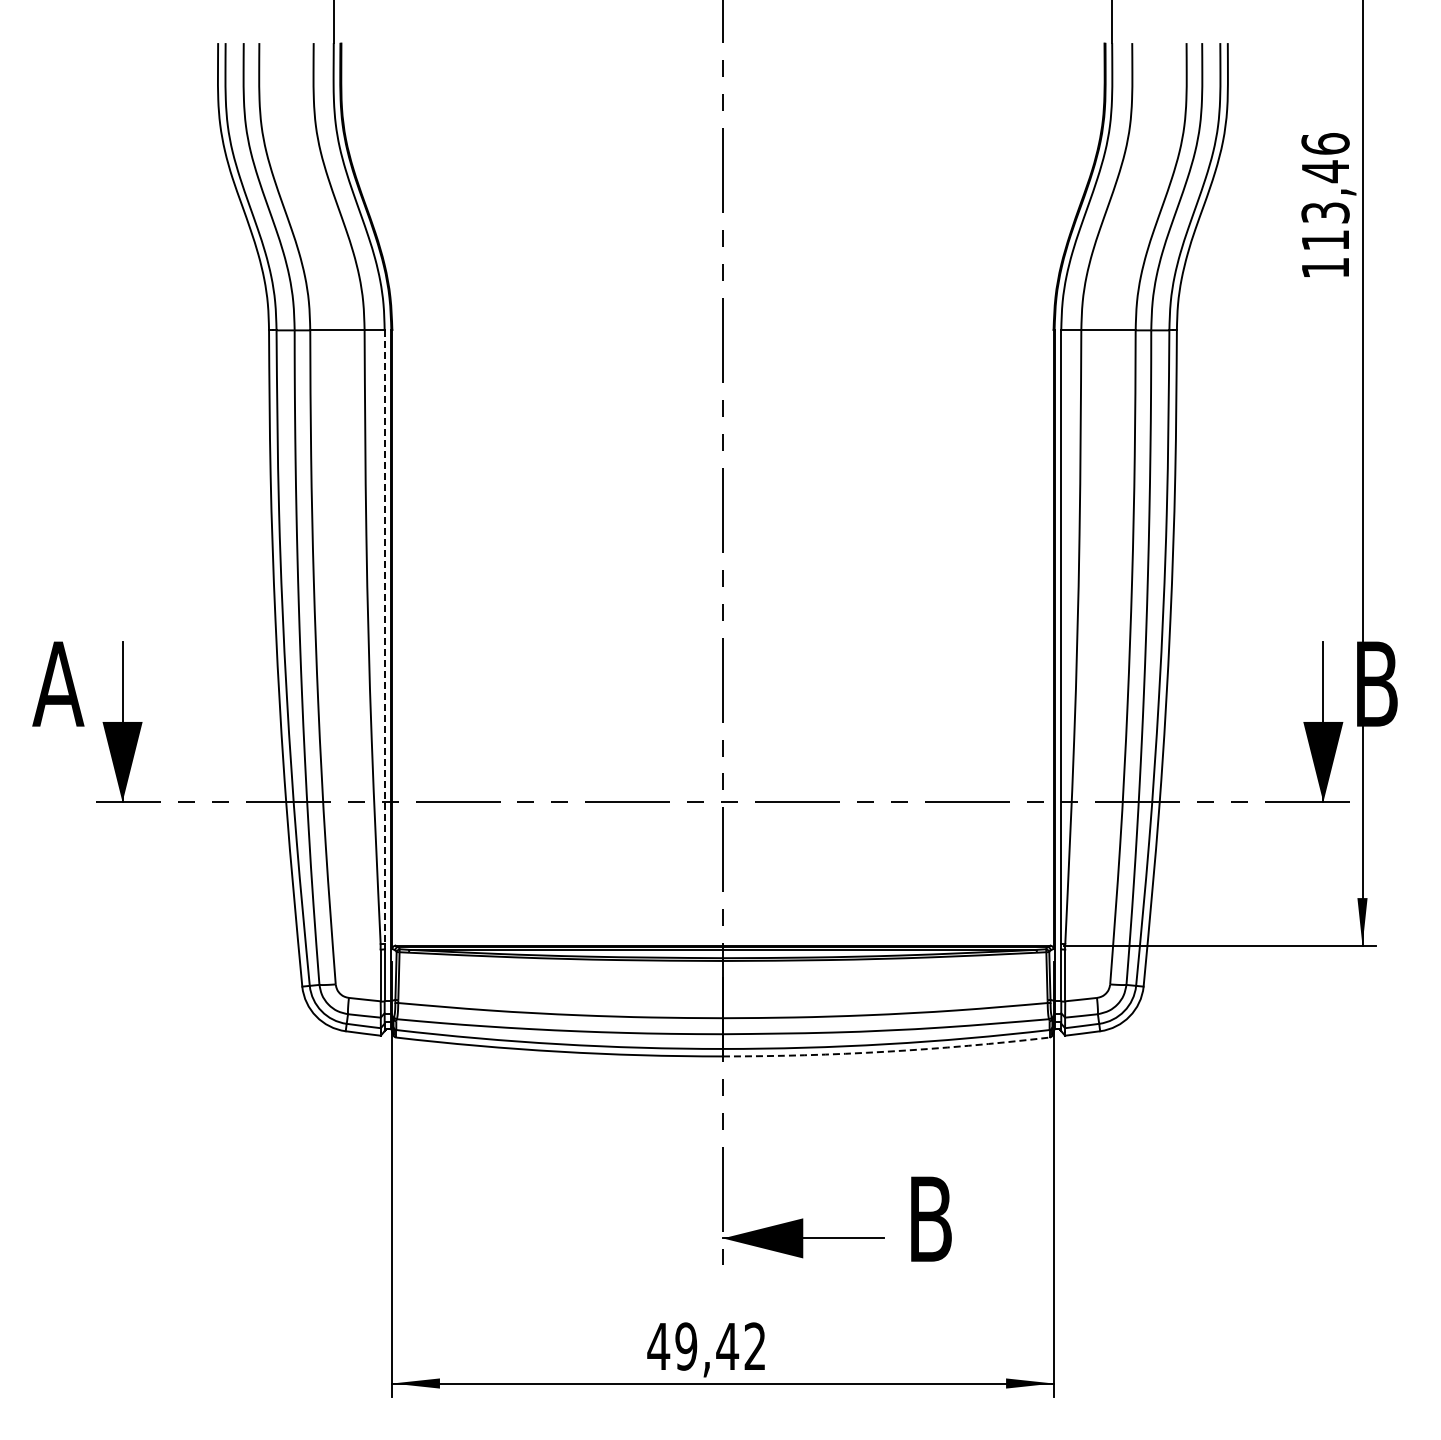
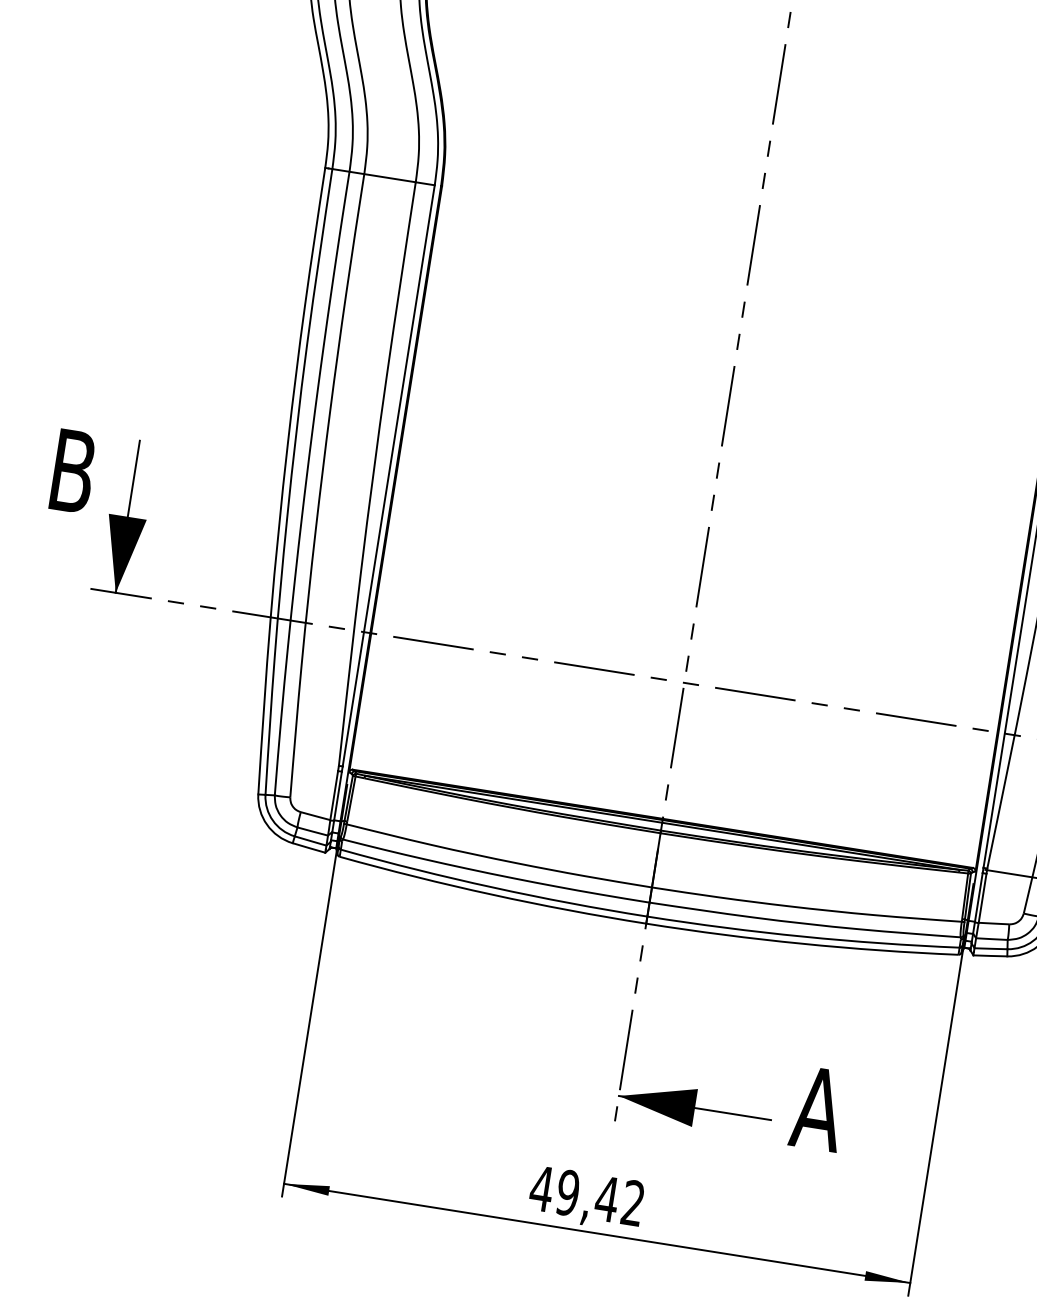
line: (384, 637) -> (388, 476), dashed -> solid
text: (58, 683) -> (72, 470), A -> B
arc: (886, 1051) -> (801, 943), dashed -> solid
text: (930, 1218) -> (818, 1108), B -> A

